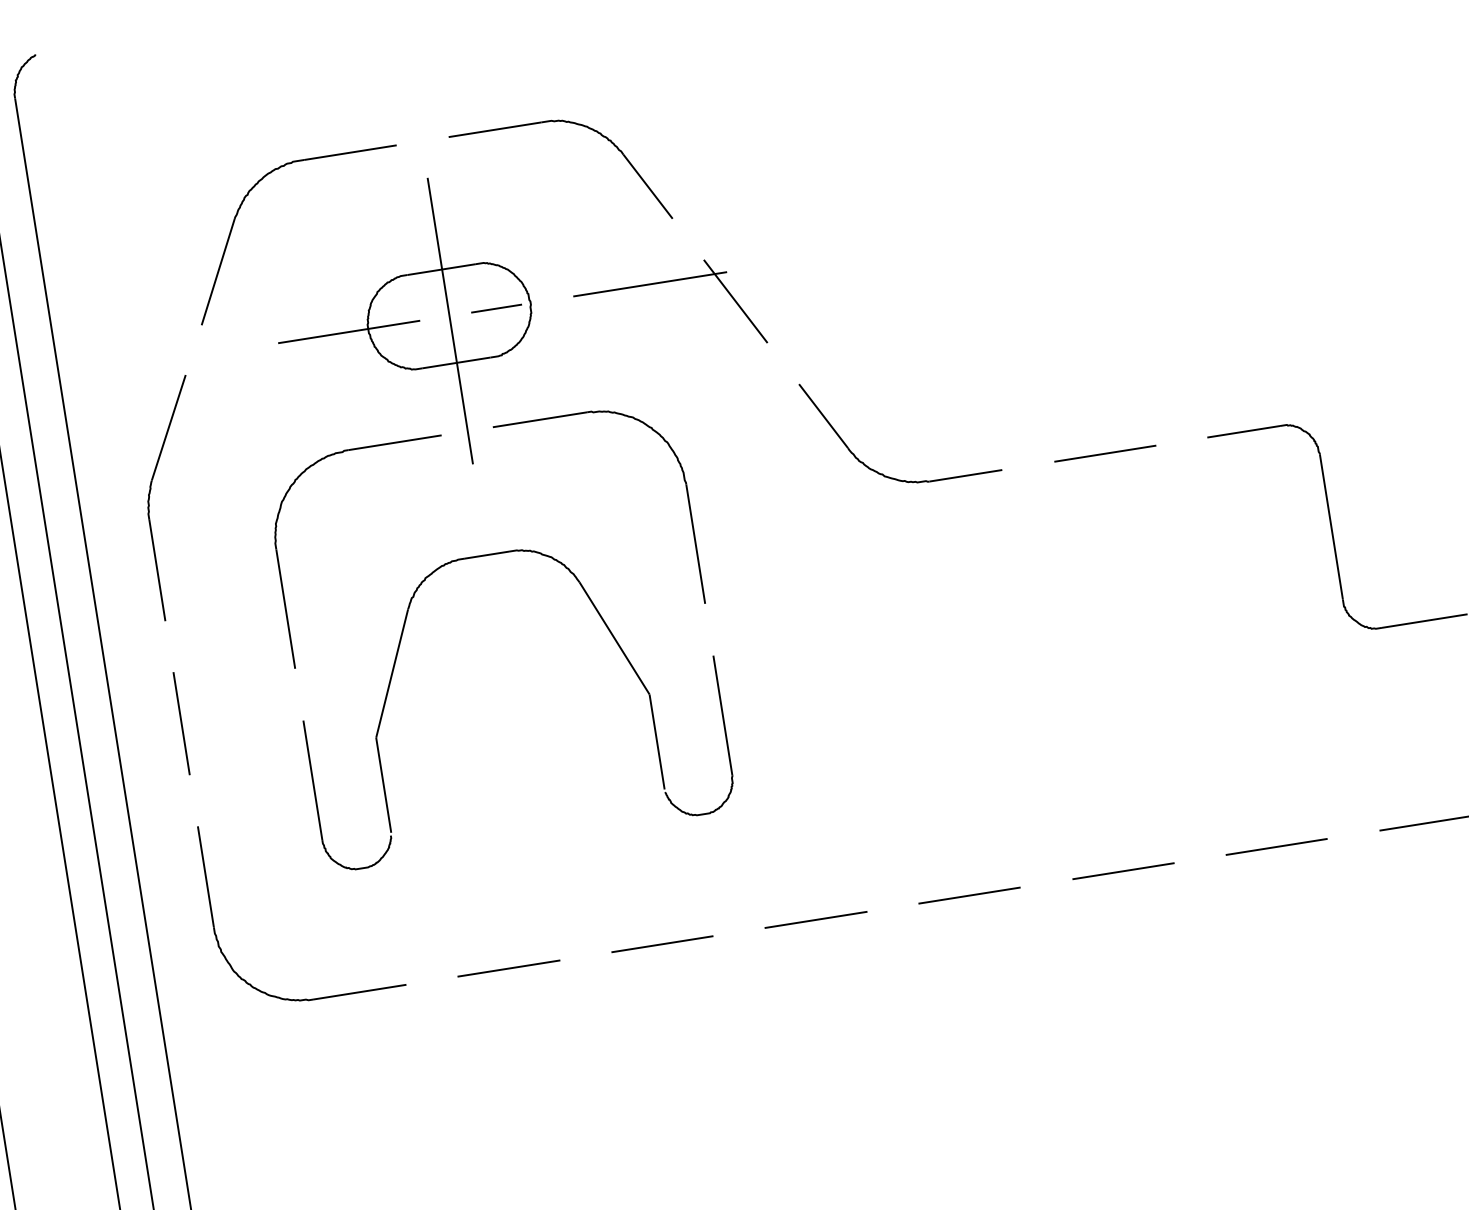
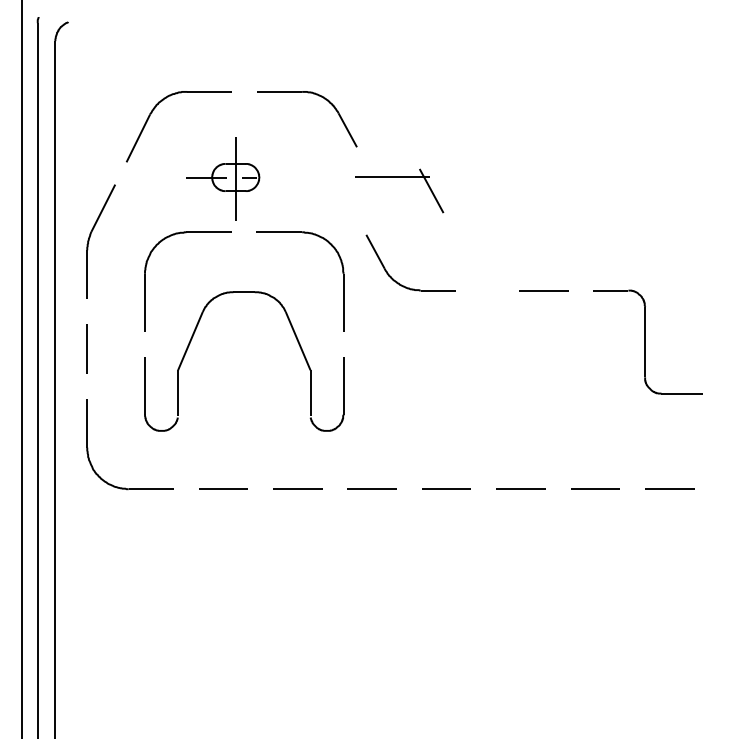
part: (664, 284) -> (399, 177), moved
part: (405, 327) -> (222, 178), size x0.6
part: (878, 470) -> (397, 281), moved

